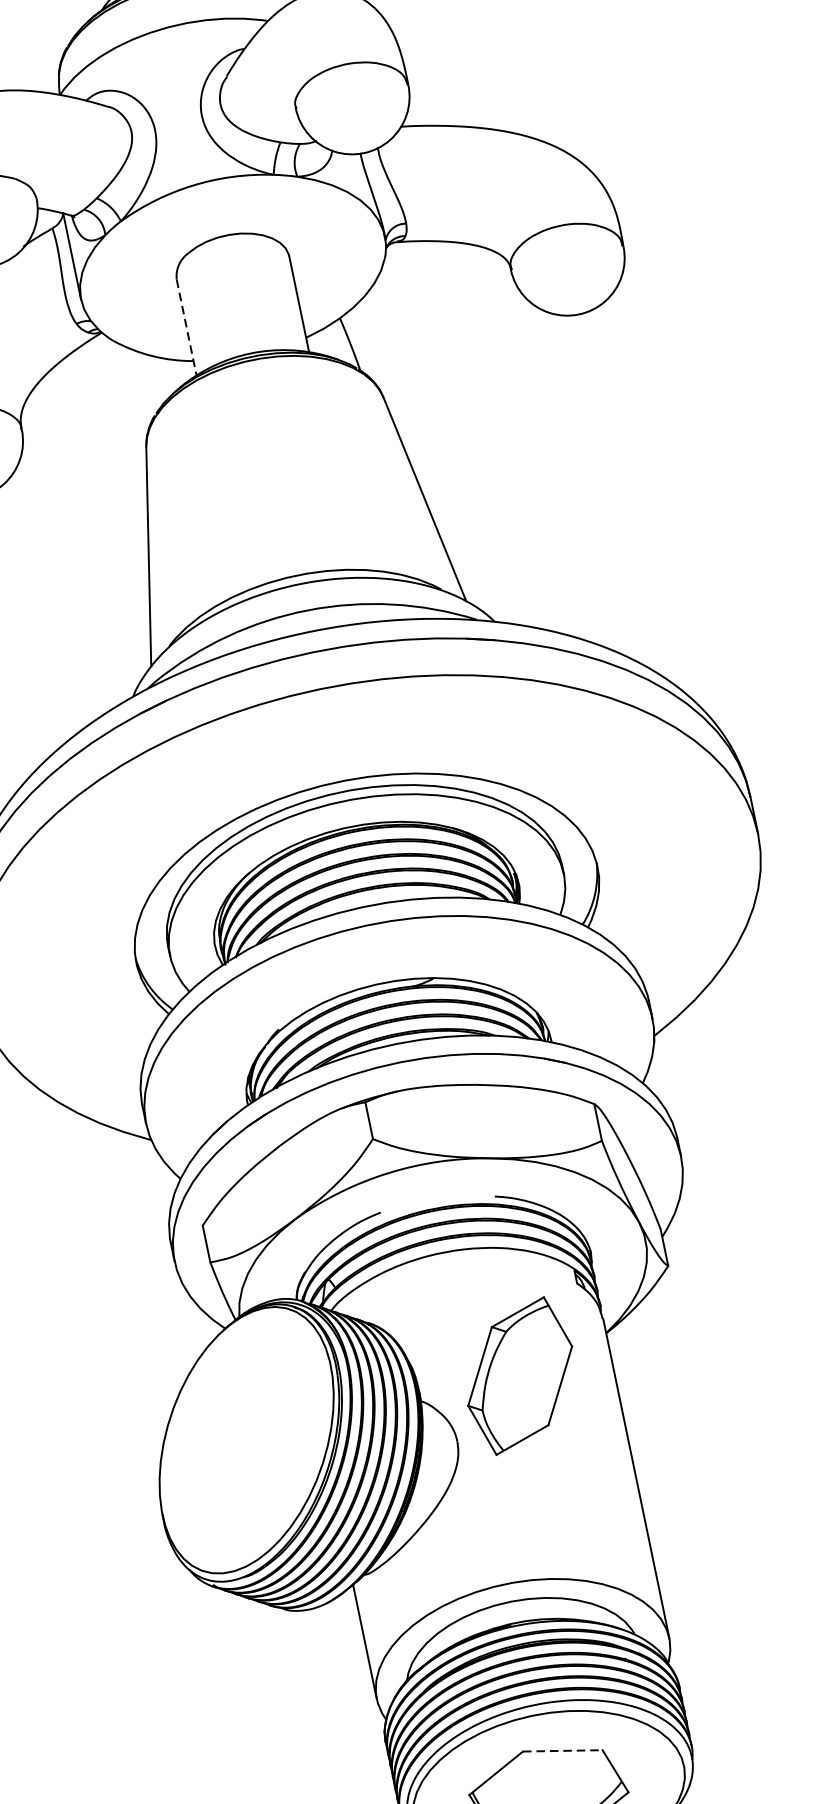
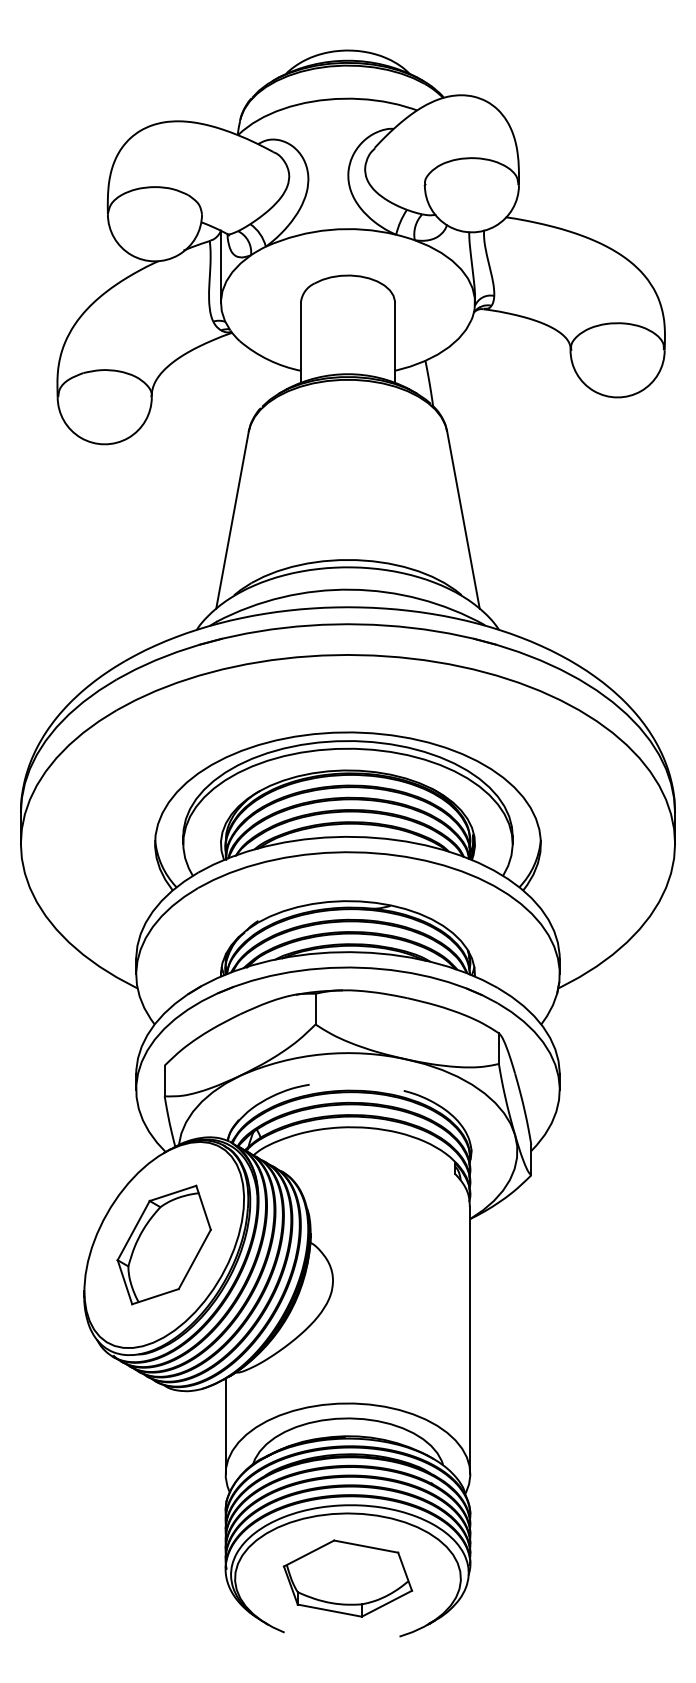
line: (186, 327) -> (300, 342), dashed -> solid
part: (519, 1375) -> (163, 1244), moved
line: (563, 1750) -> (366, 1546), dashed -> solid

